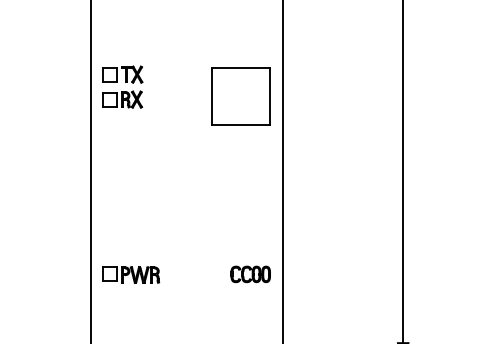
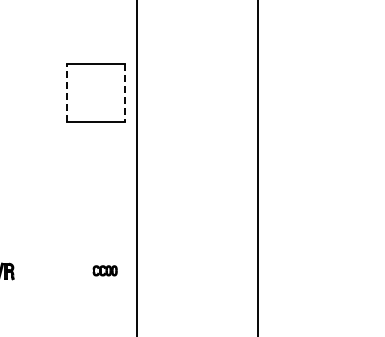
line: (212, 96) -> (67, 92), solid -> dashed
line: (270, 96) -> (125, 92), solid -> dashed
part: (250, 274) -> (105, 270), size x0.6

